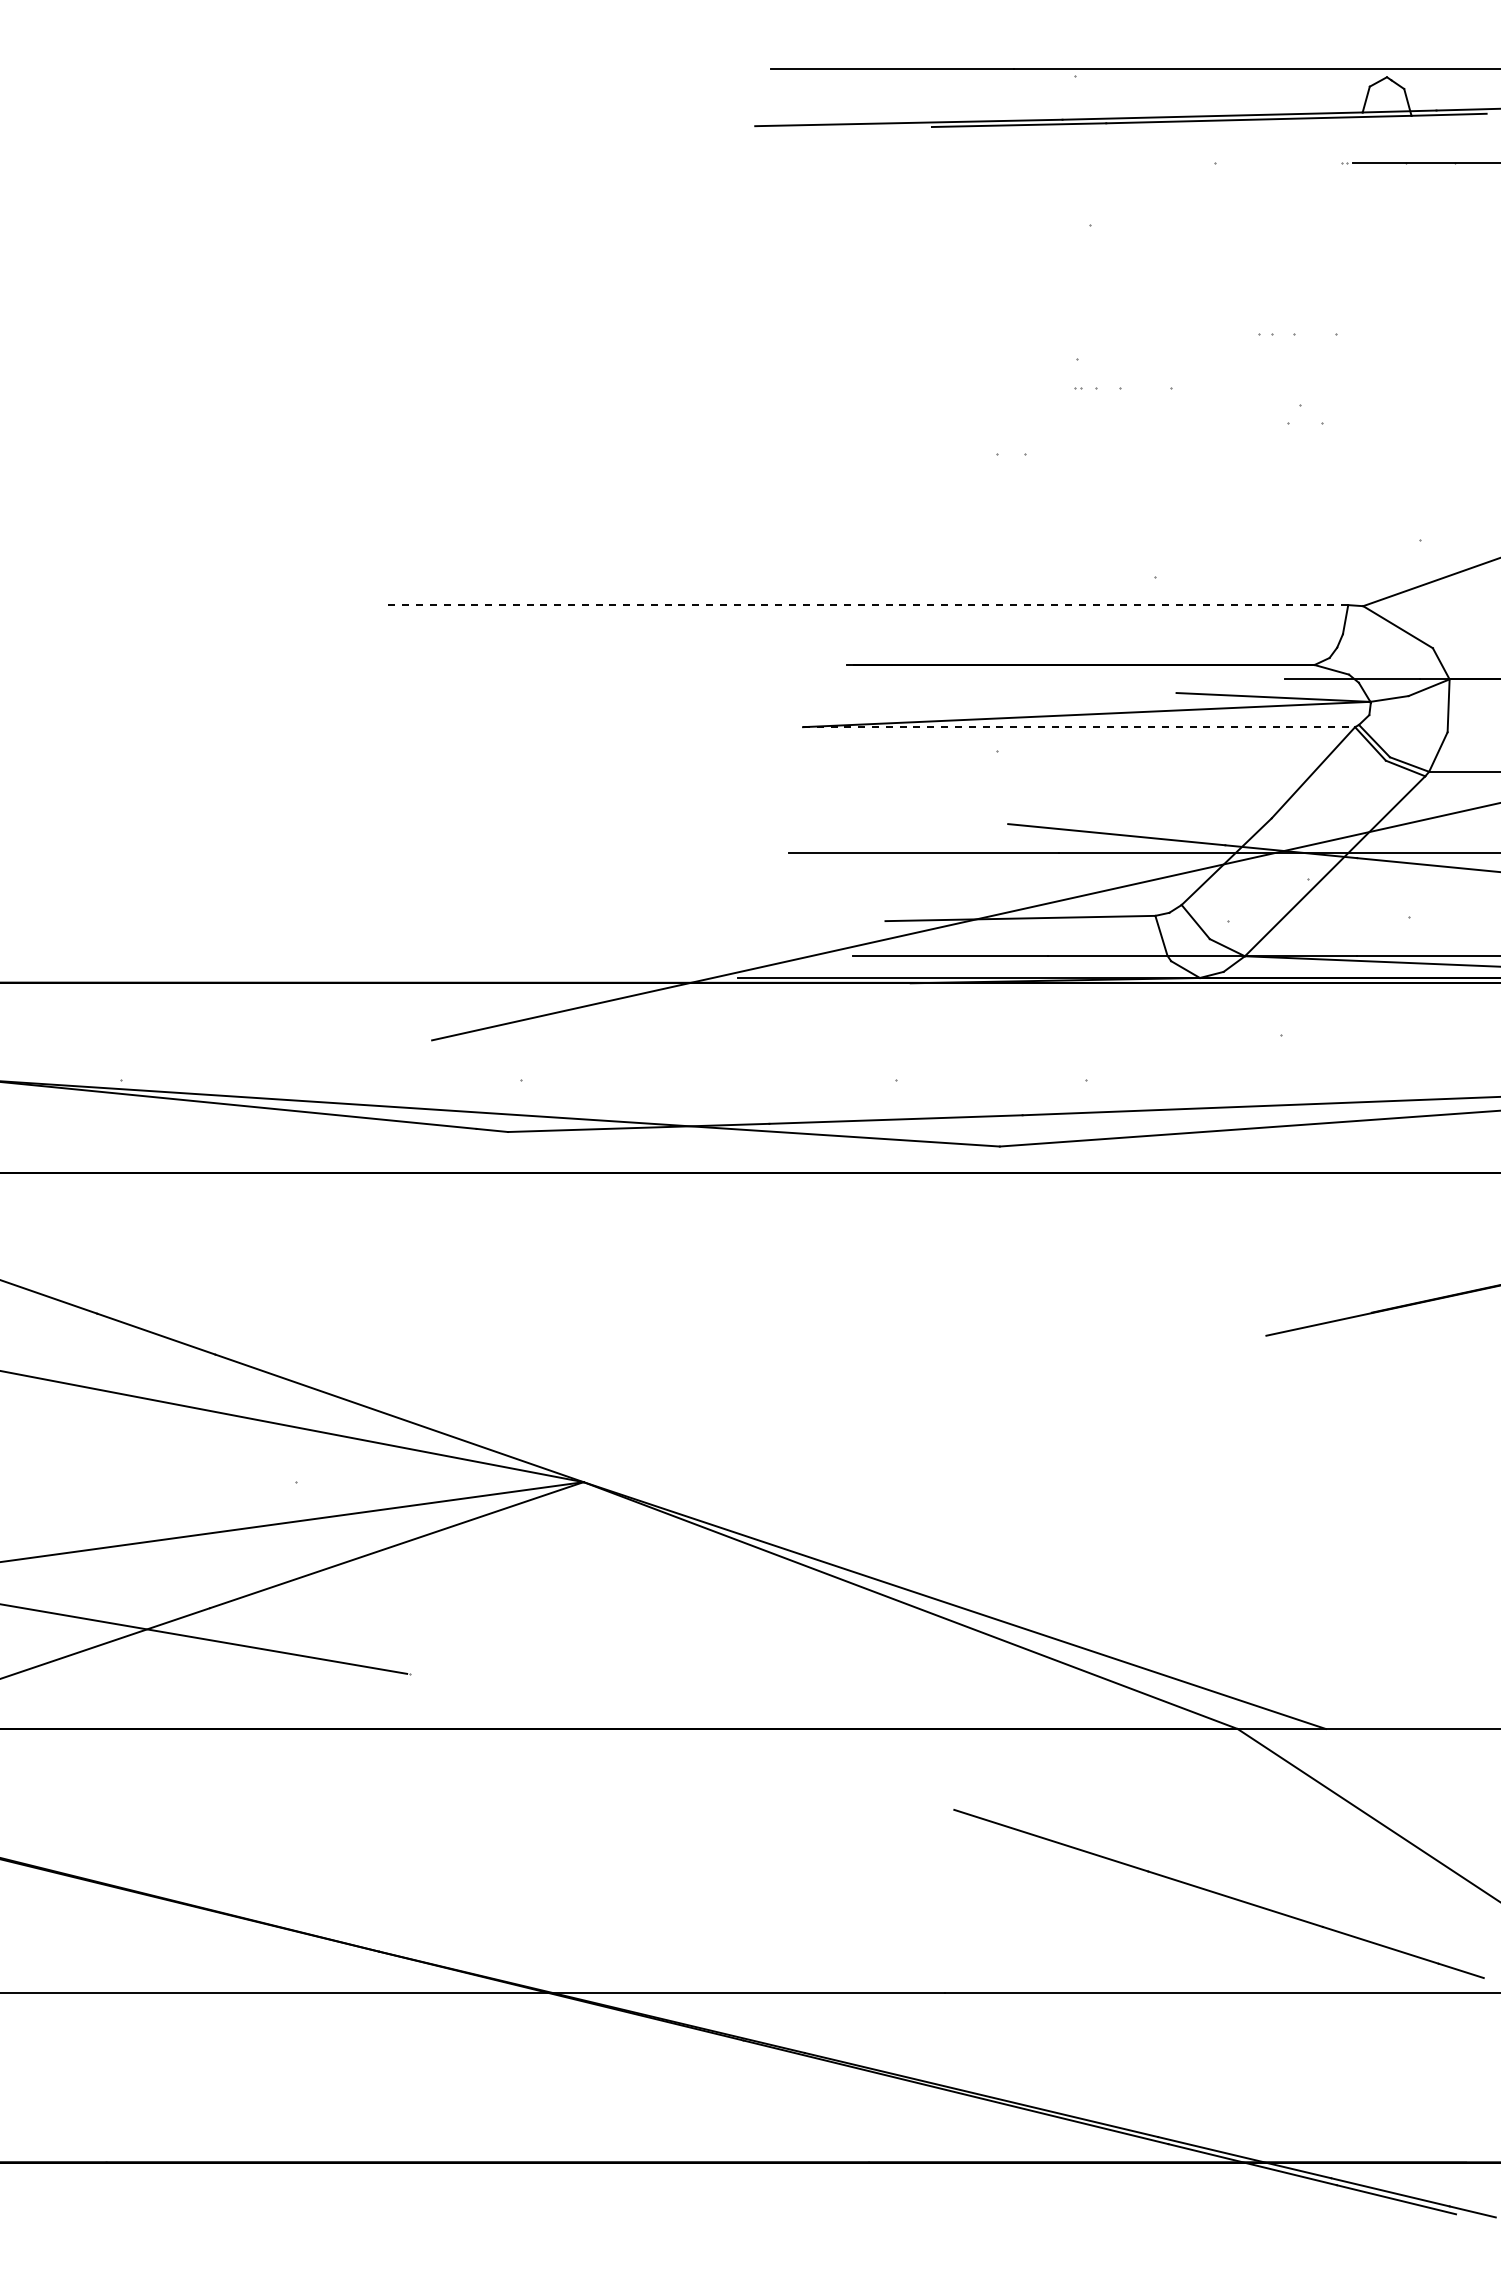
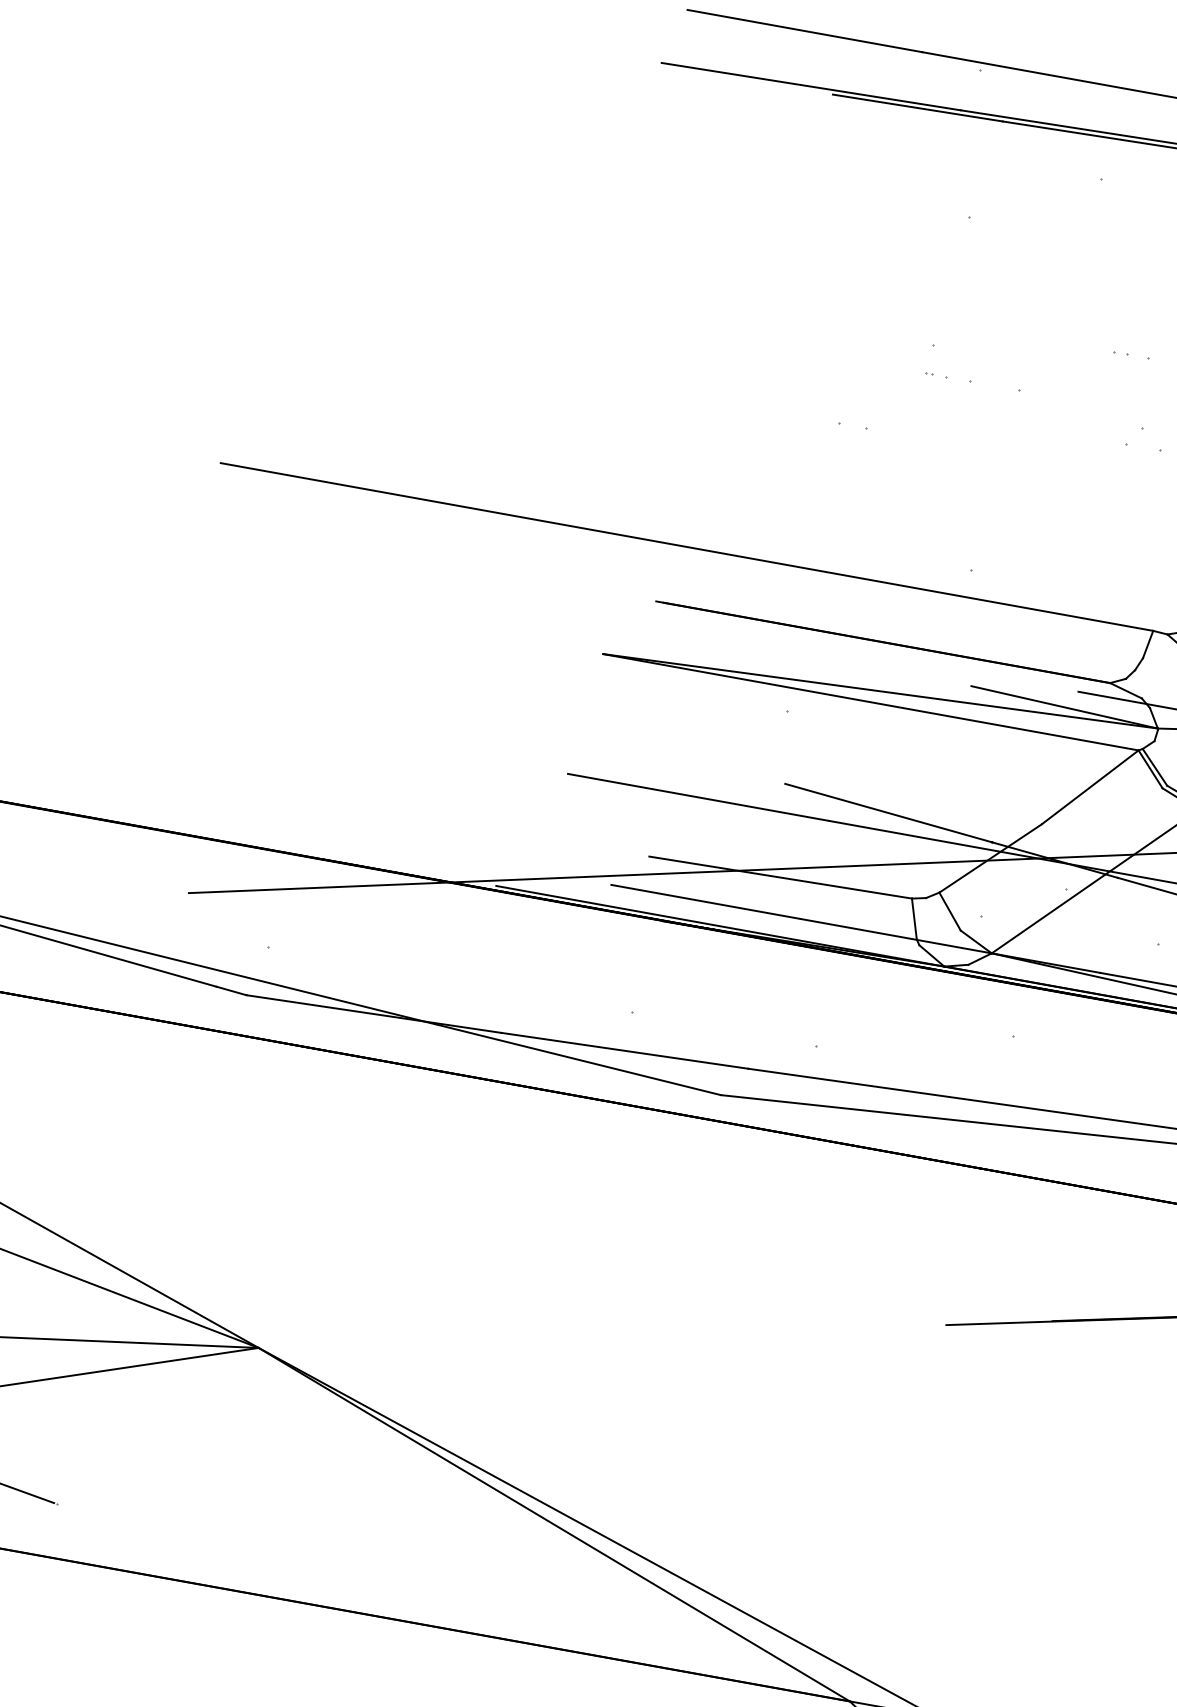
line: (867, 605) -> (686, 547), dashed -> solid
line: (1079, 727) -> (871, 702), dashed -> solid

